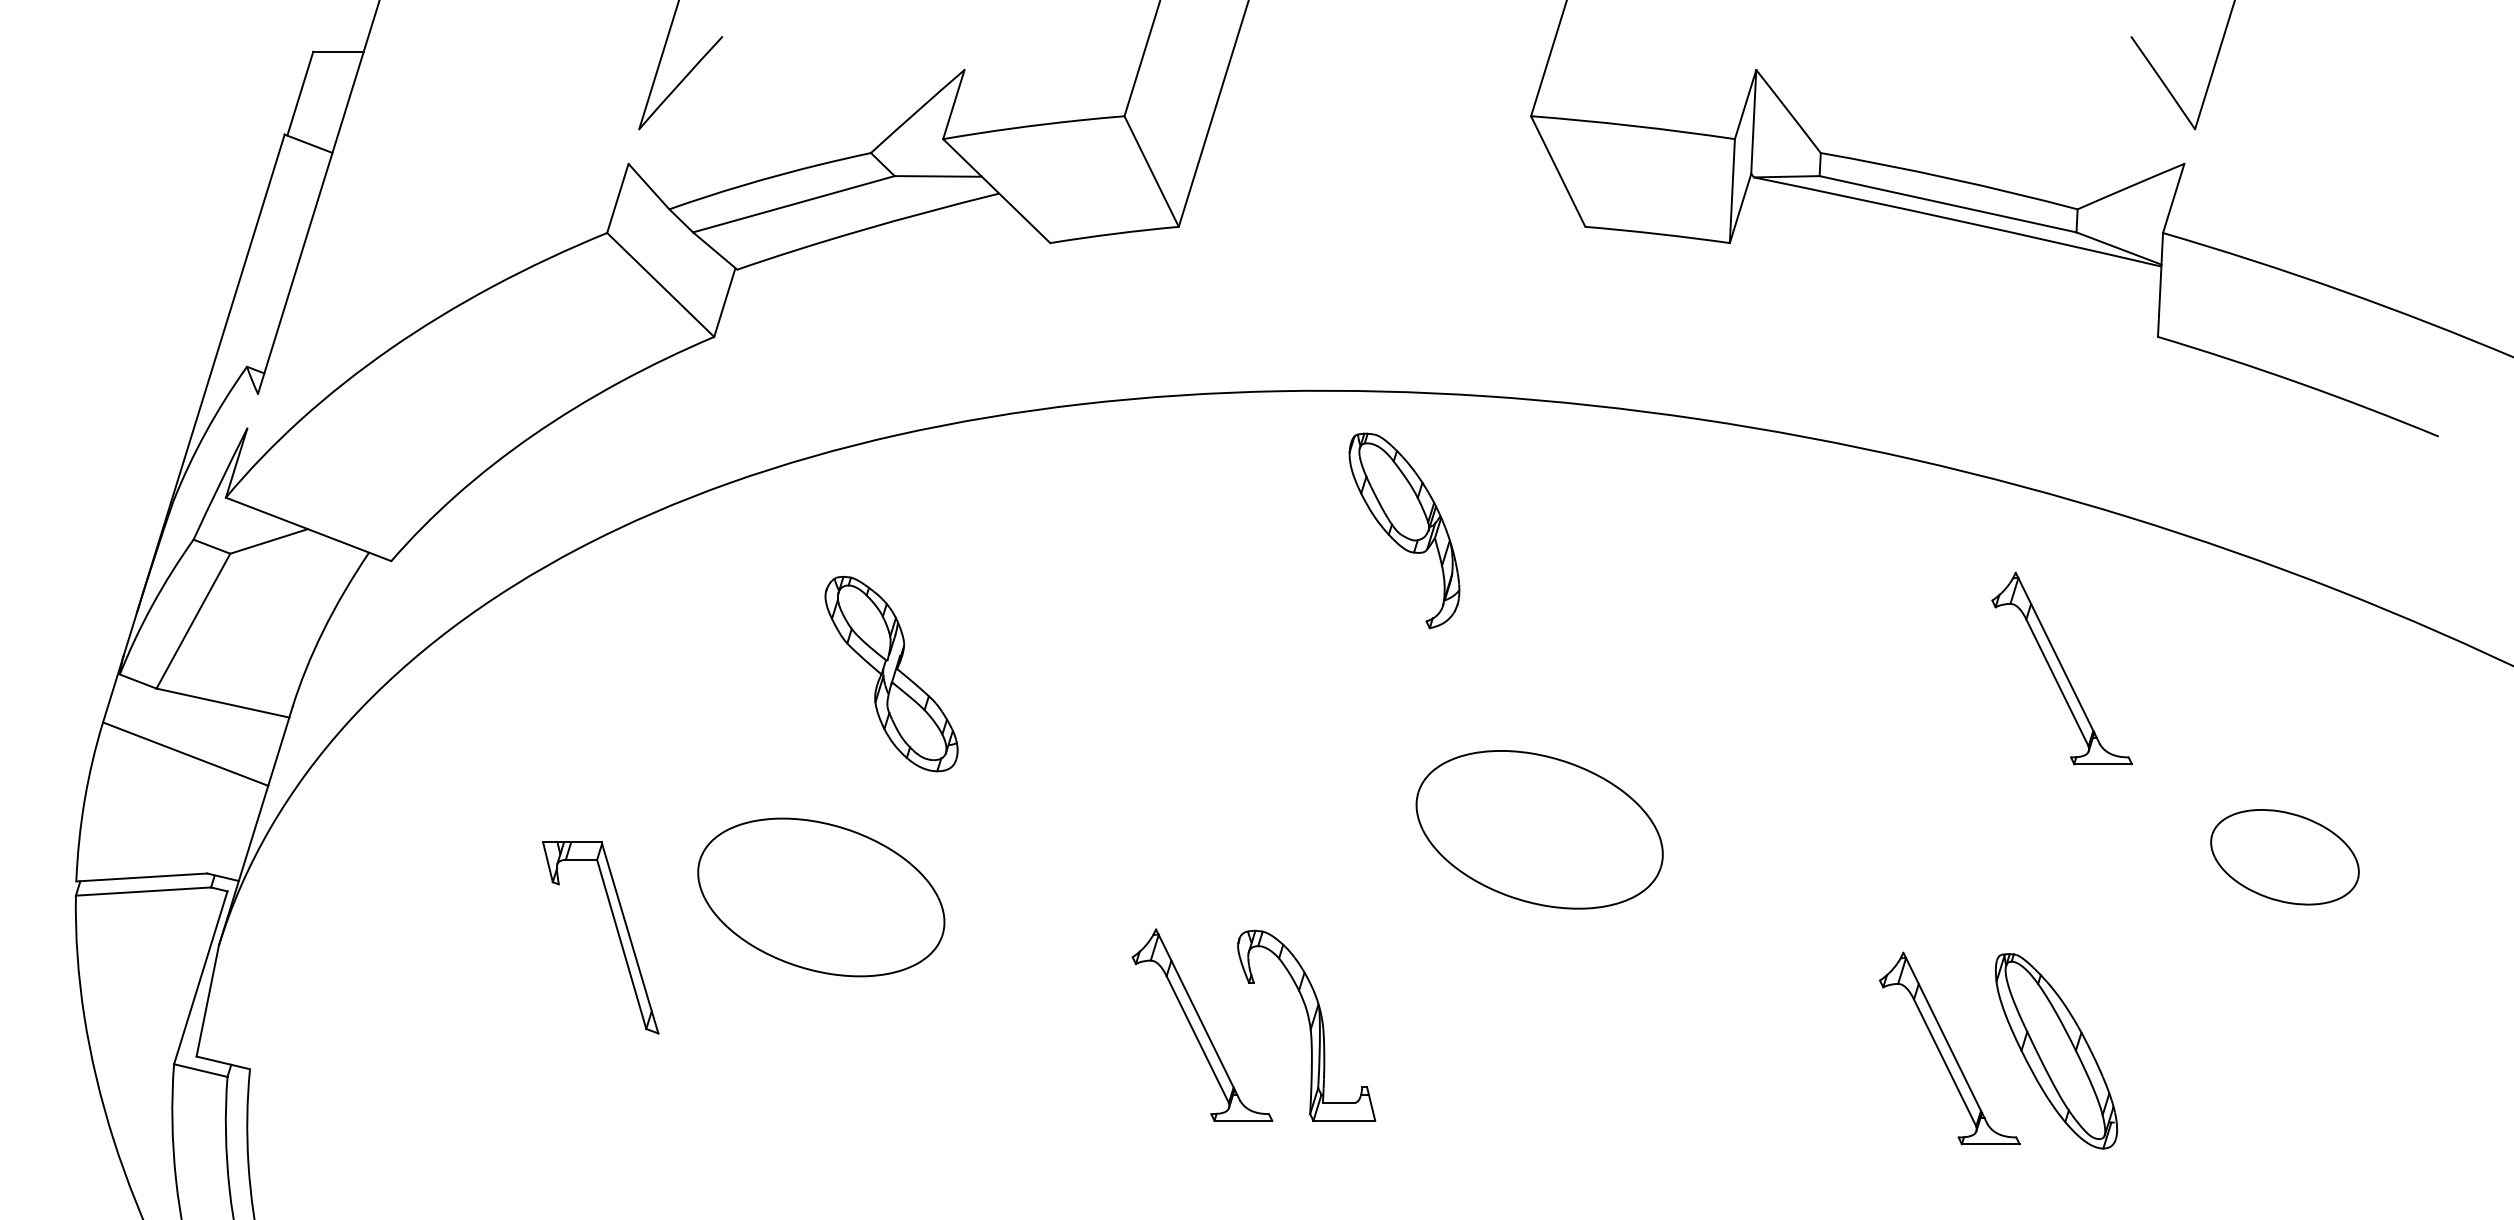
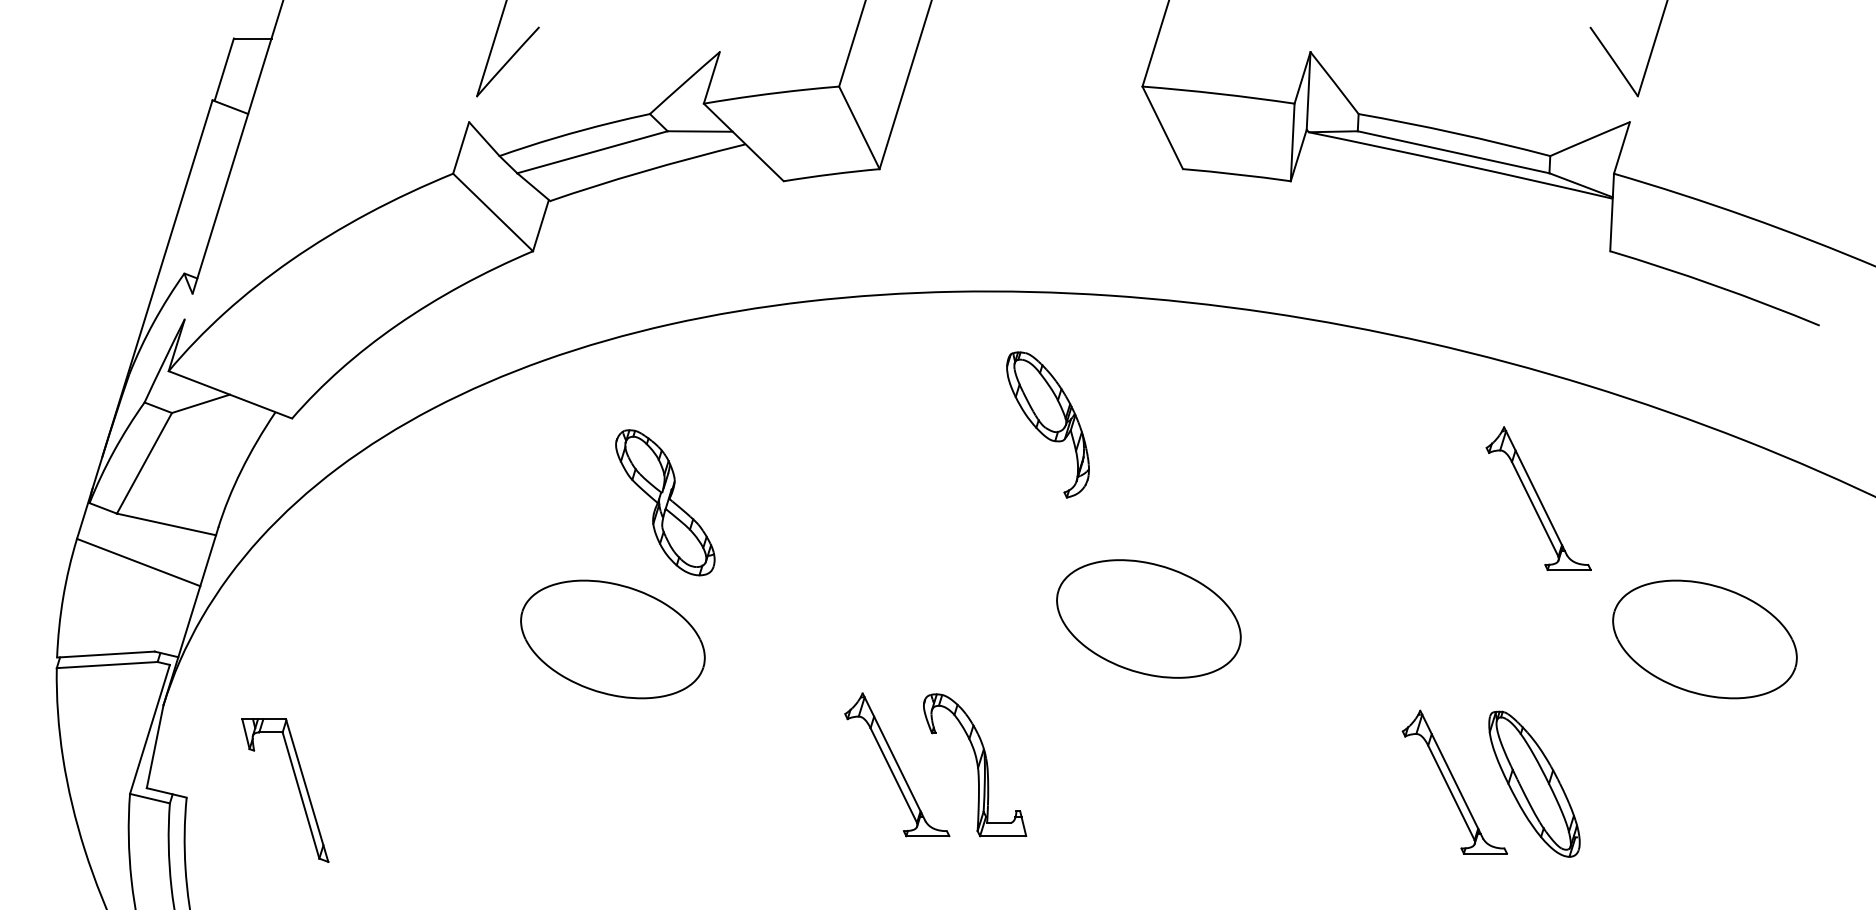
part: (1403, 530) -> (1047, 424), moved
part: (2284, 857) -> (1704, 639), size x1.67
part: (820, 897) -> (612, 639), moved
part: (617, 933) -> (297, 787), moved

